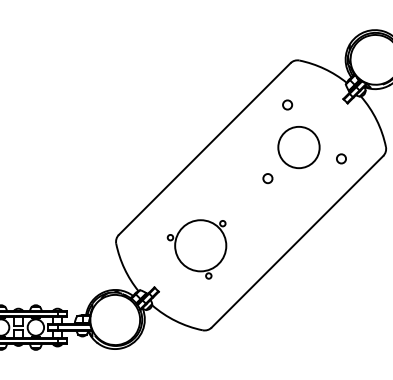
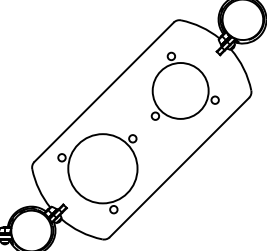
circle: (298, 147) -> (180, 90), size x1.67
part: (196, 249) -> (97, 173), size x1.67

